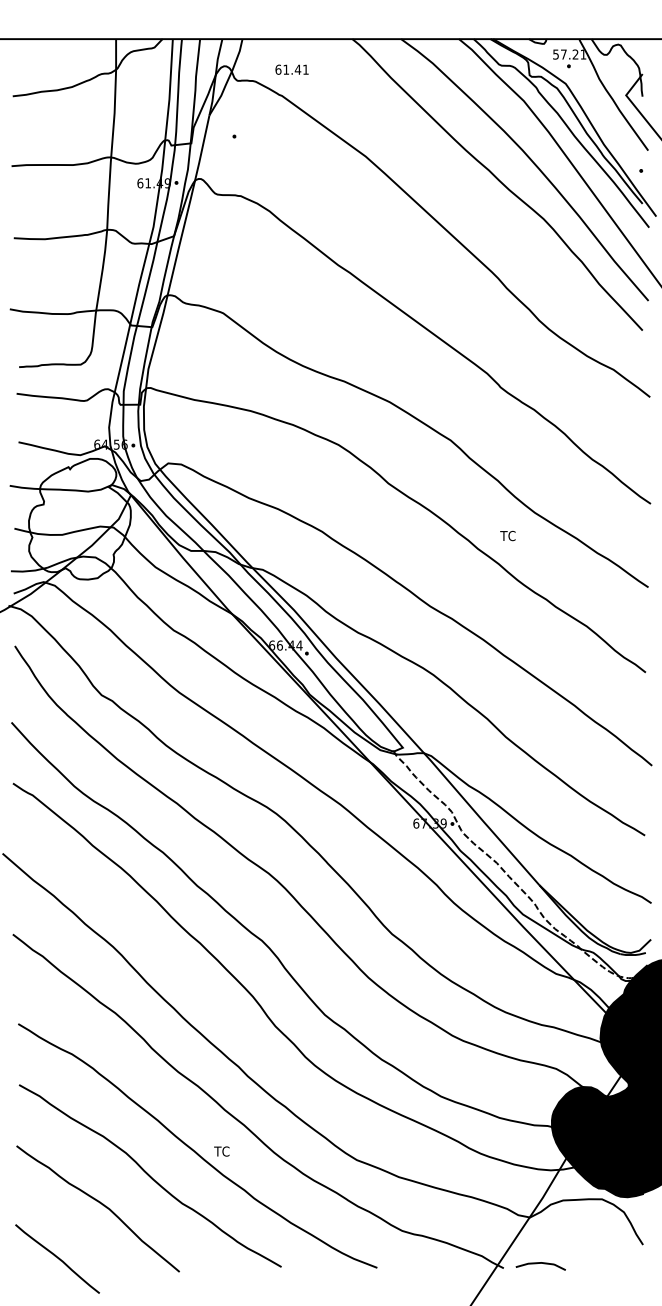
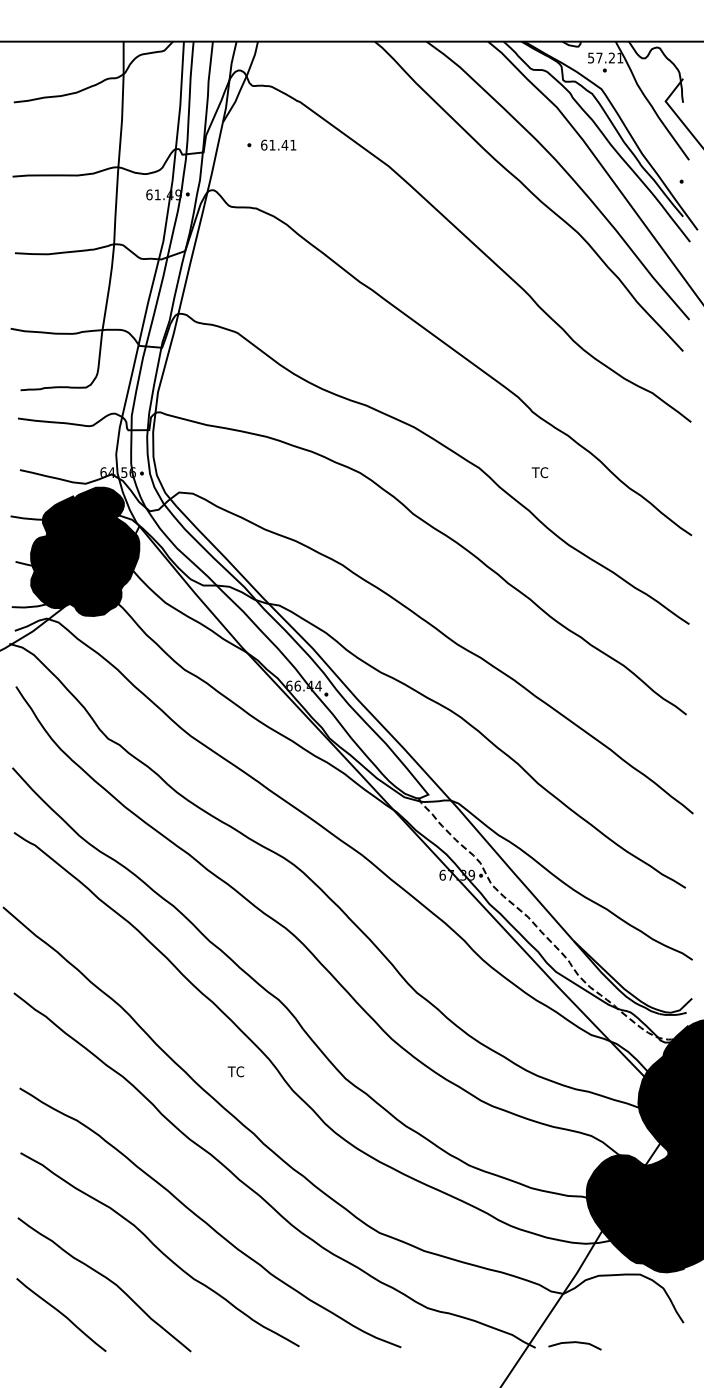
text: (291, 69) -> (278, 144), moved
fill: (80, 518) -> (85, 551), added
text: (507, 535) -> (539, 472), moved
text: (221, 1151) -> (235, 1071), moved
curve: (57, 1258) -> (61, 1314), moved

